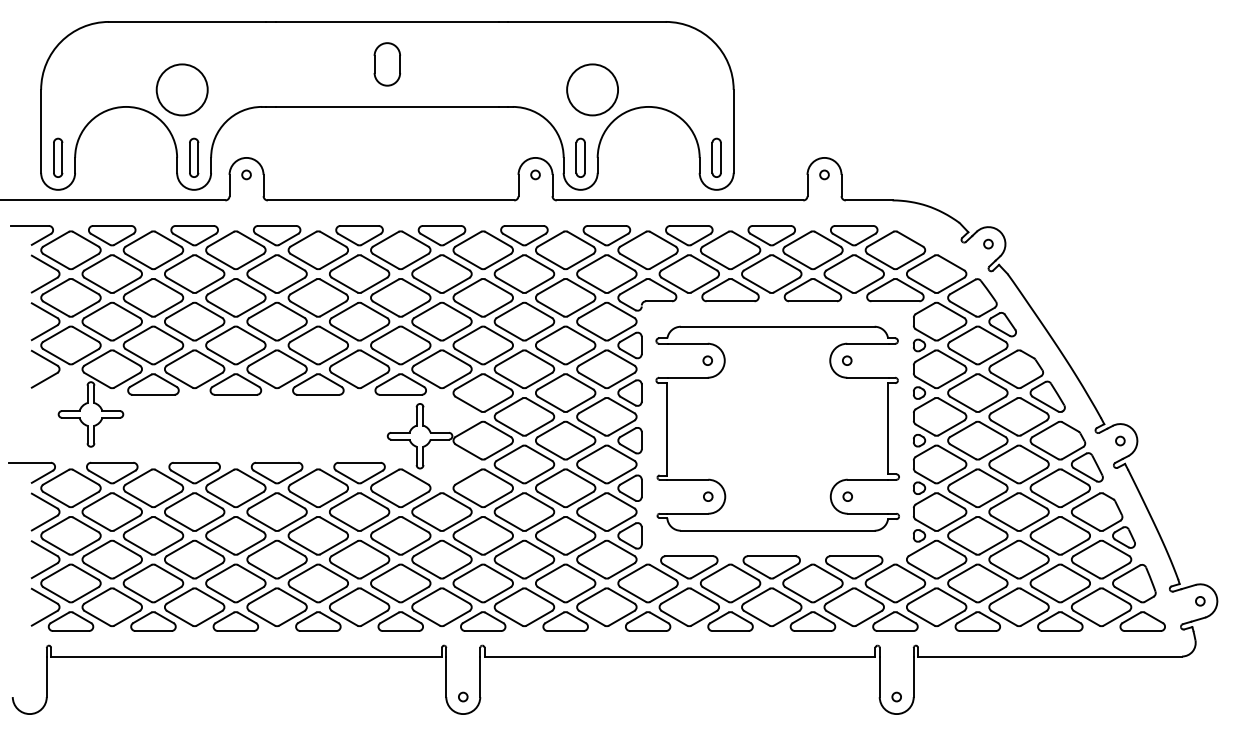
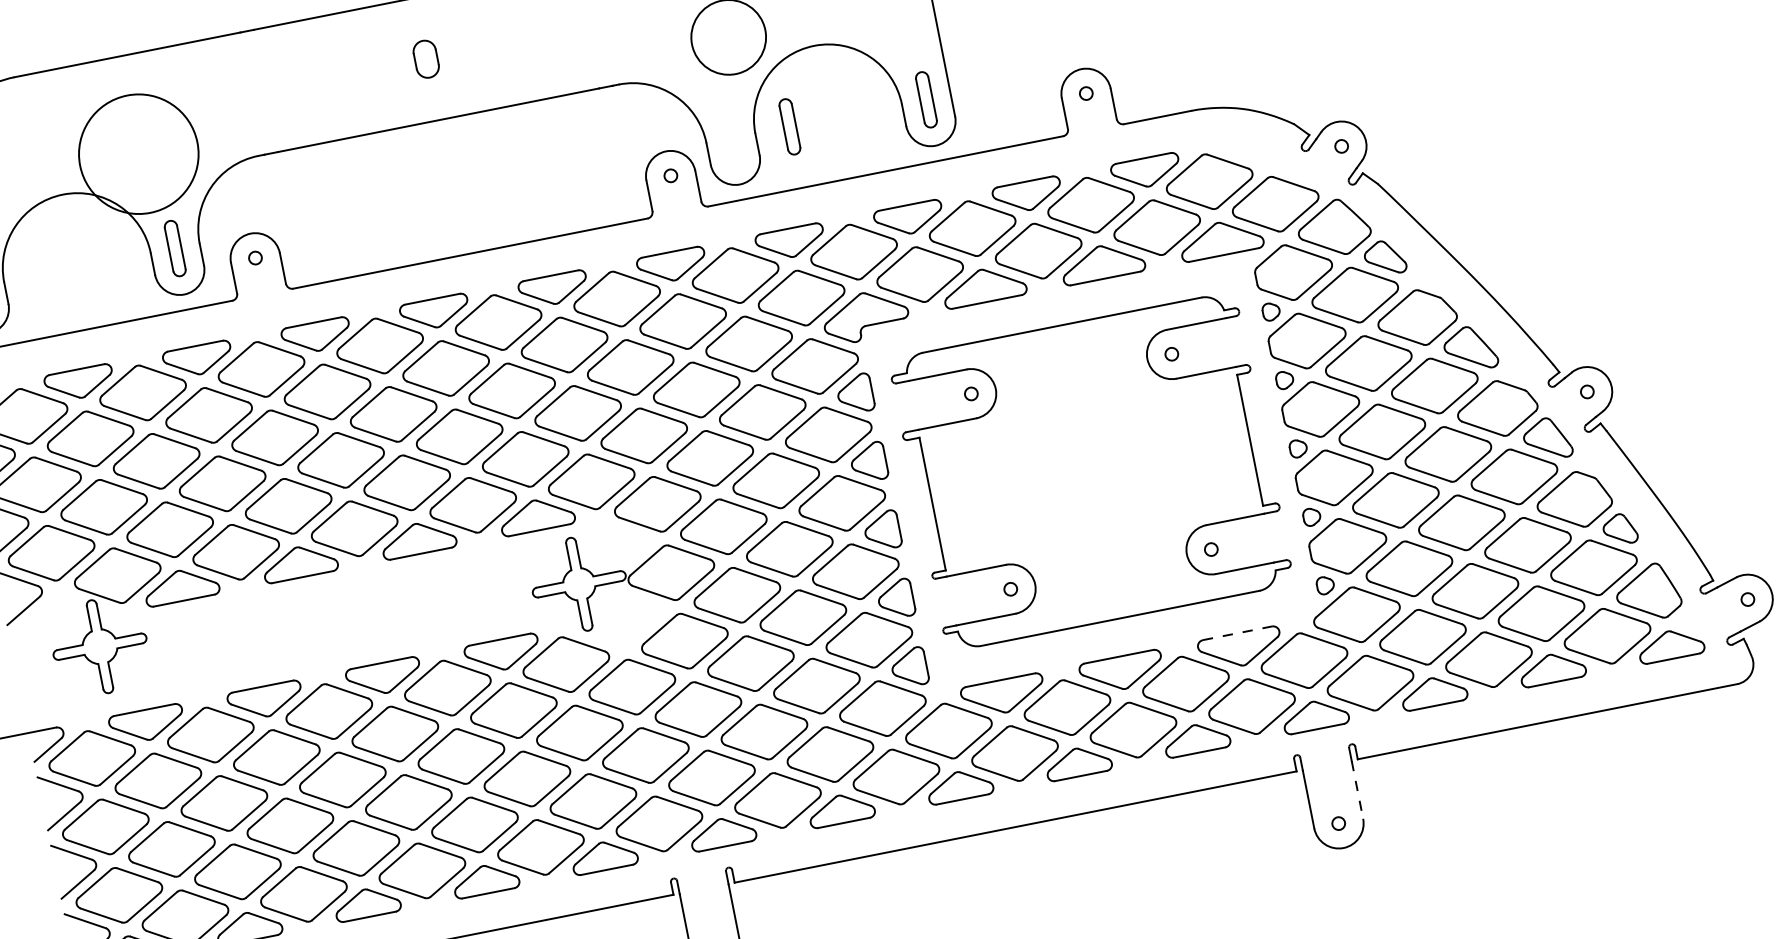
part: (386, 64) -> (425, 59), size x0.6
circle: (181, 89) -> (137, 153), size x1.6
part: (580, 157) -> (789, 126), moved
line: (854, 556) -> (1237, 633), solid -> dashed
line: (913, 677) -> (1357, 790), solid -> dashed

